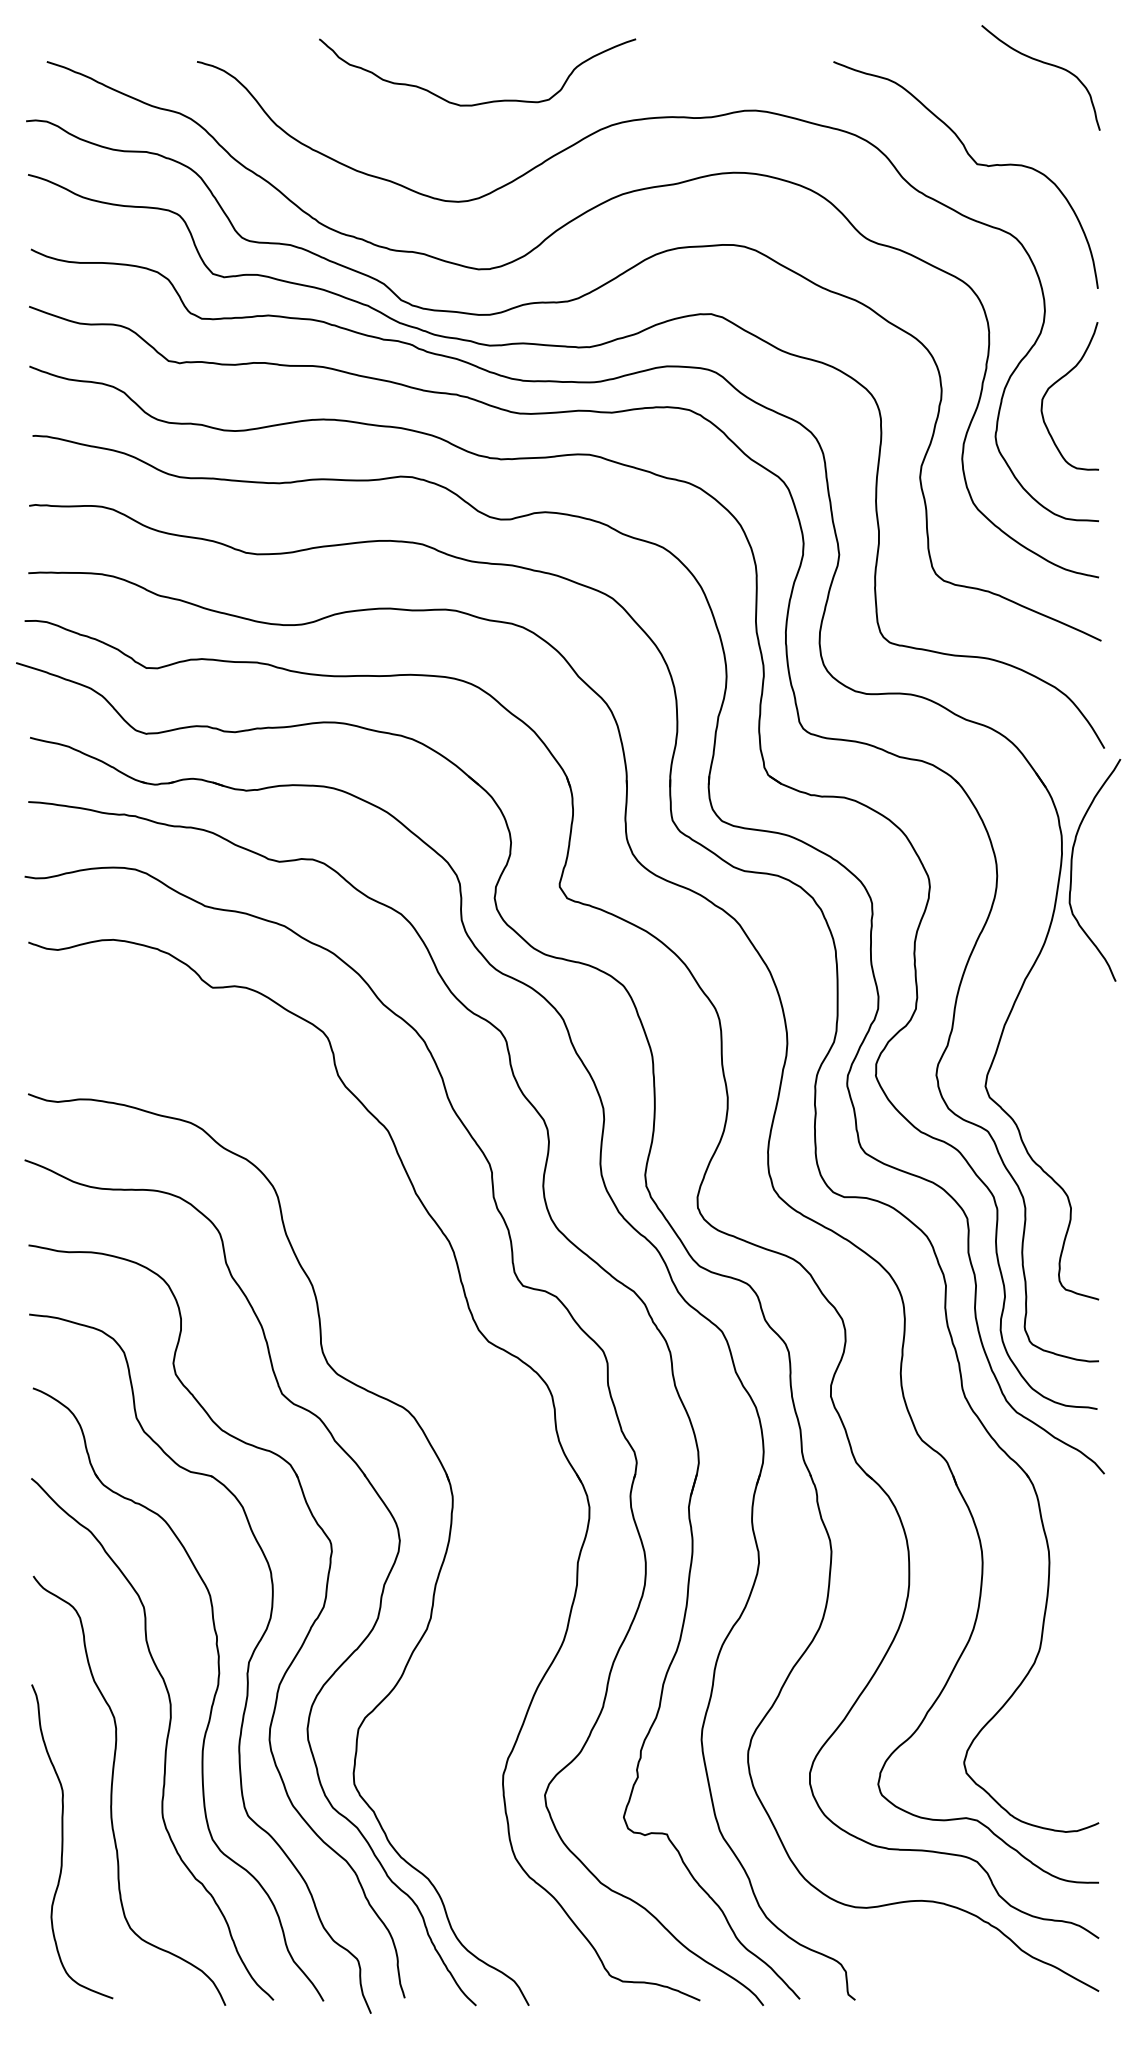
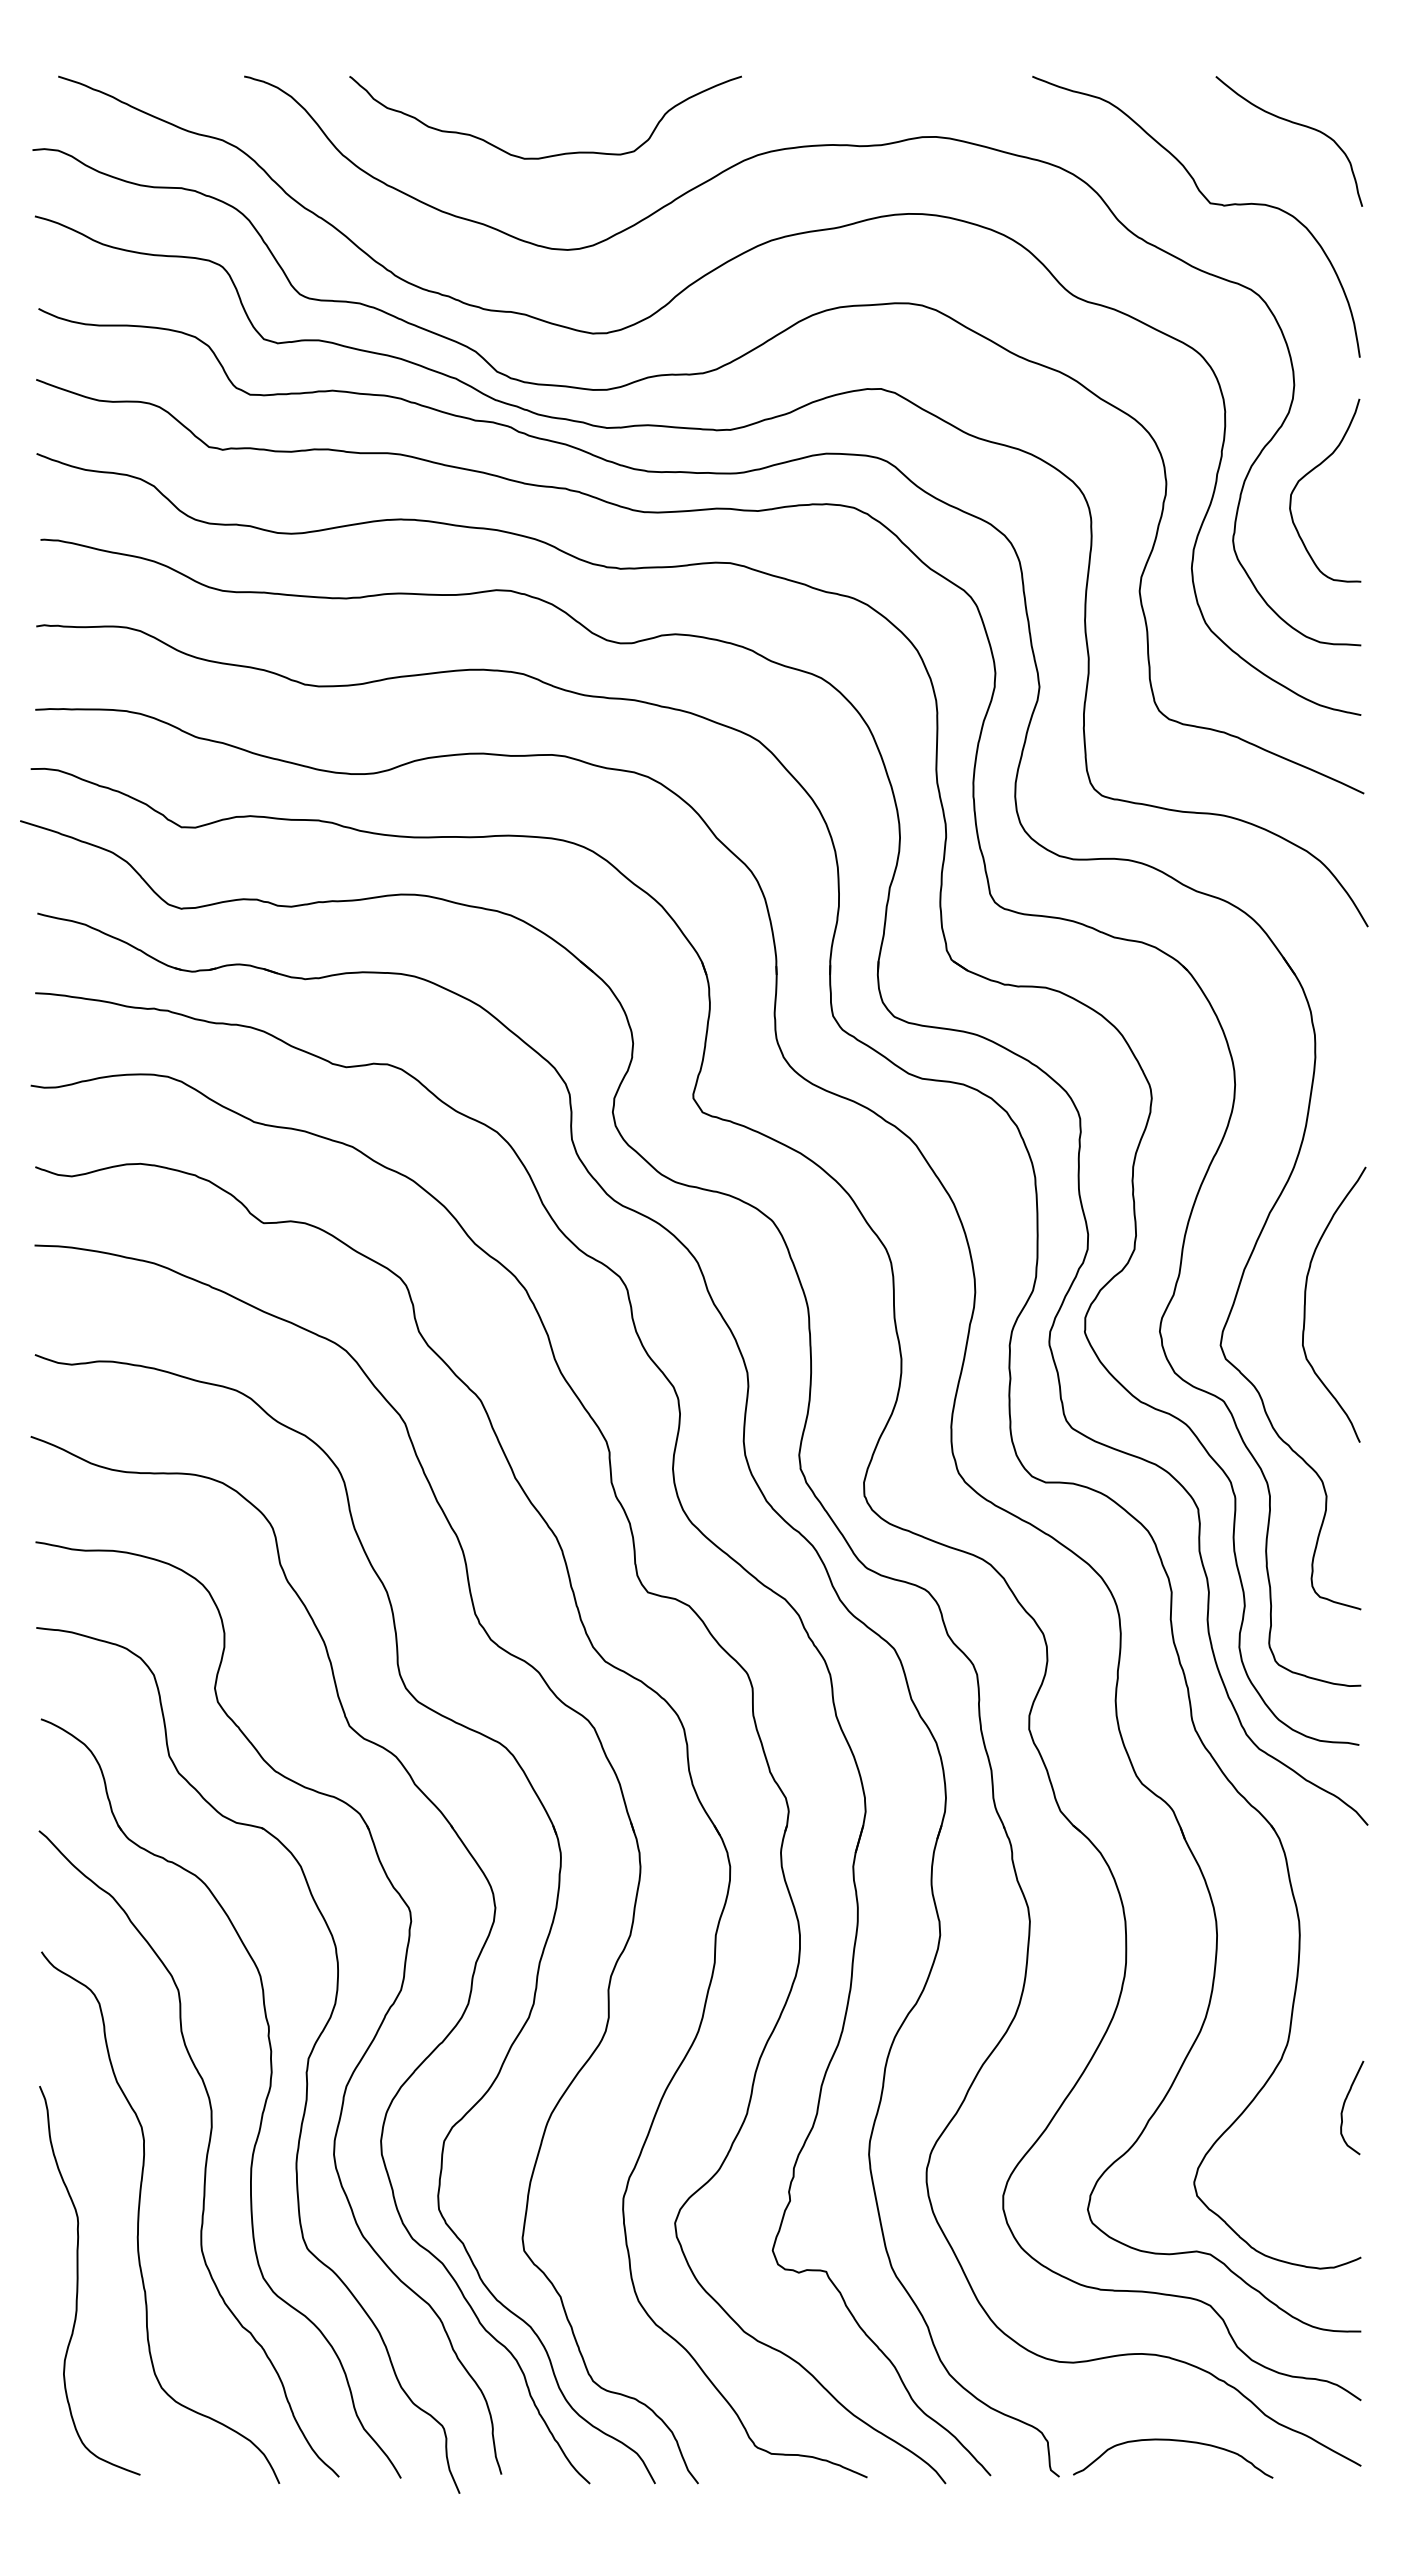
curve: (1045, 64) -> (1295, 124), moved
curve: (484, 102) -> (554, 154), moved
curve: (1071, 870) -> (1305, 1304), moved
part: (448, 1370) -> (555, 1697), added
curve: (1086, 1698) -> (1345, 2103), added
curve: (948, 1971) -> (1174, 2441), added

